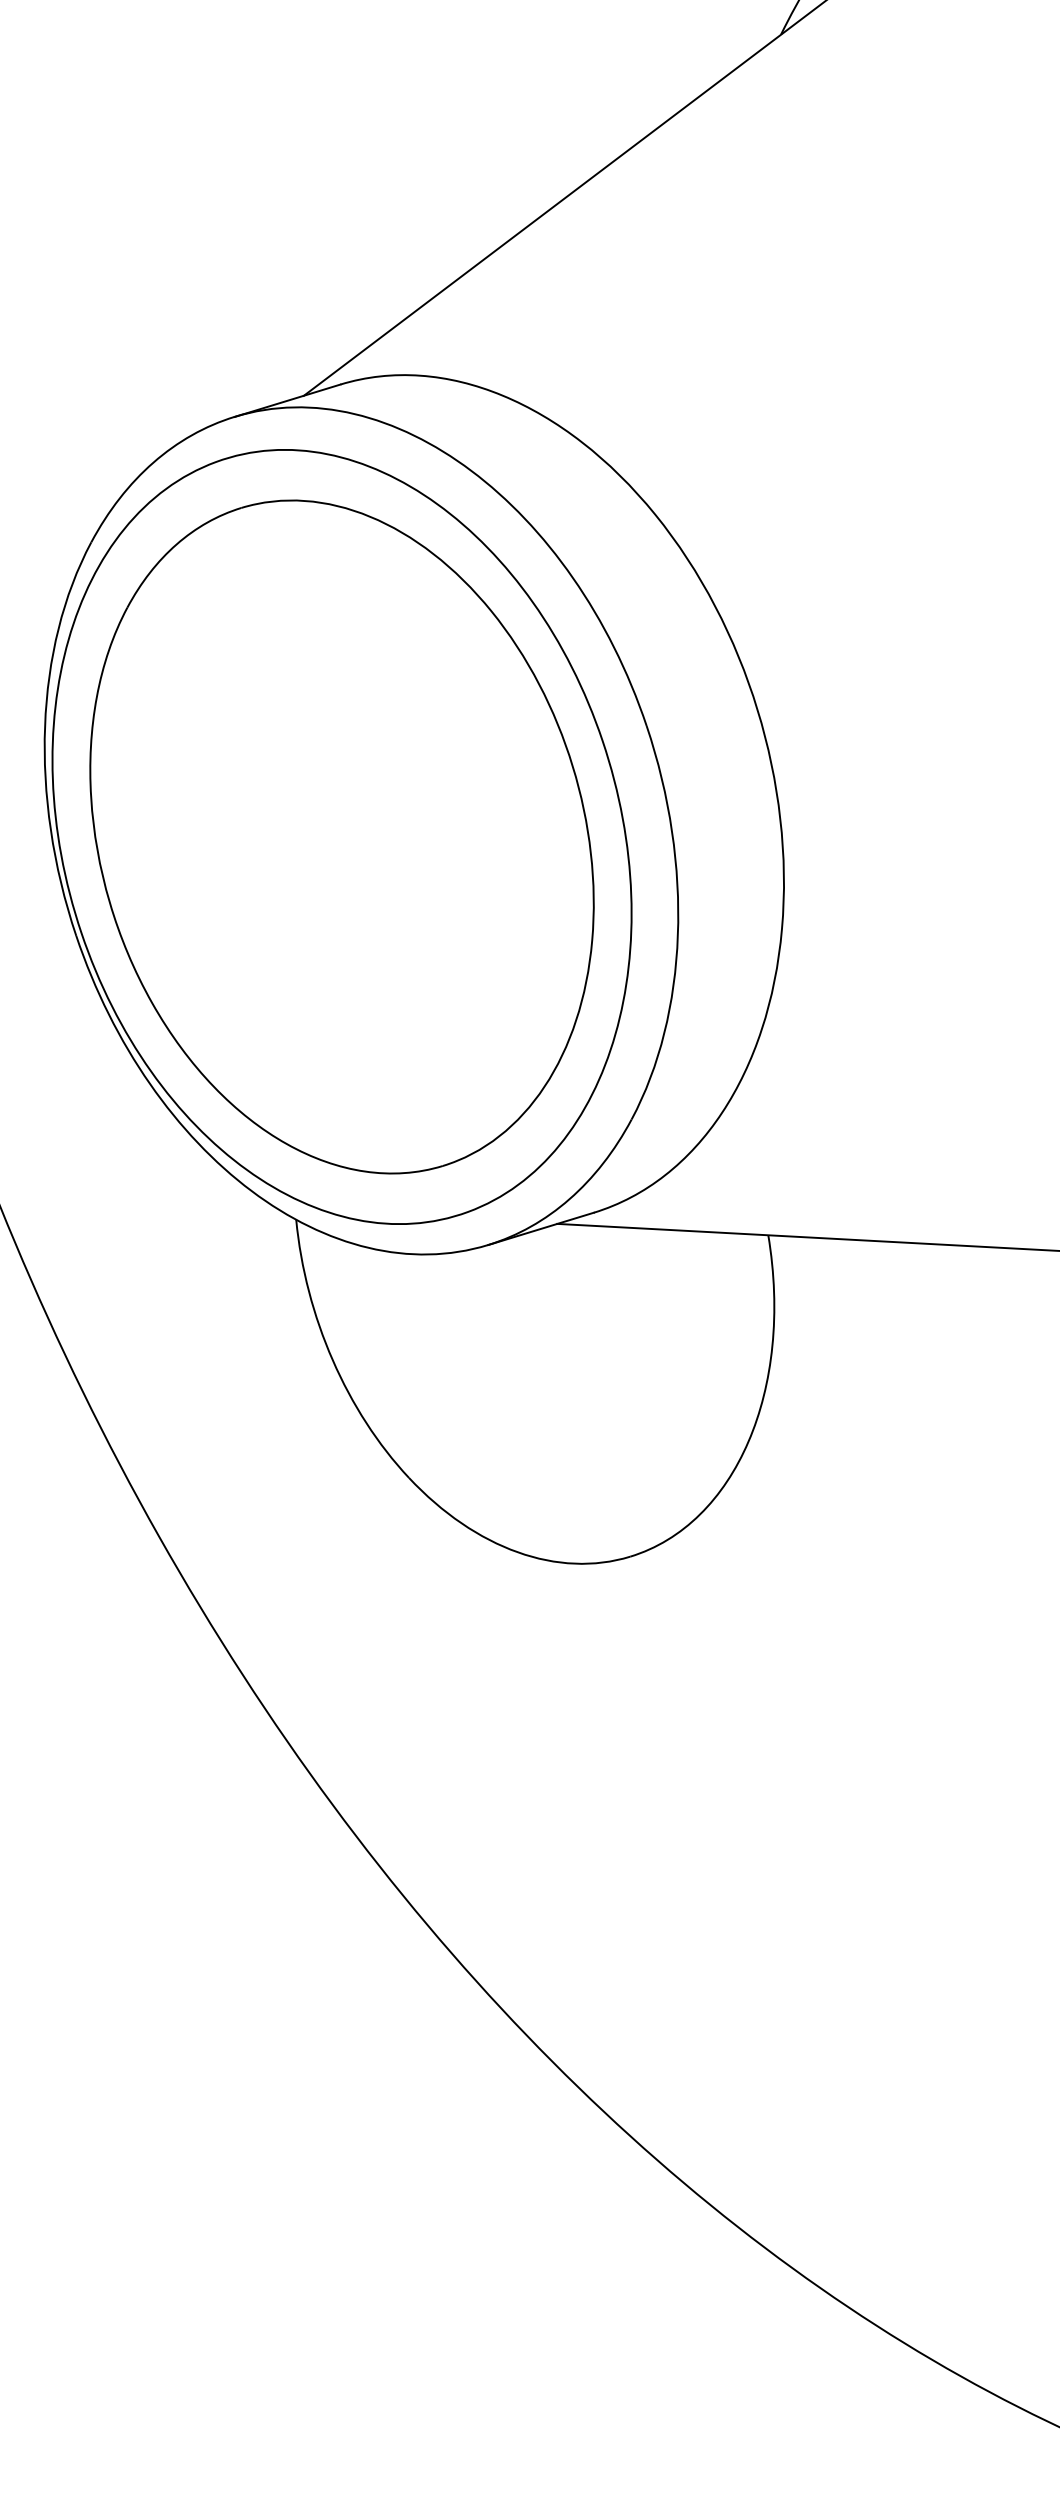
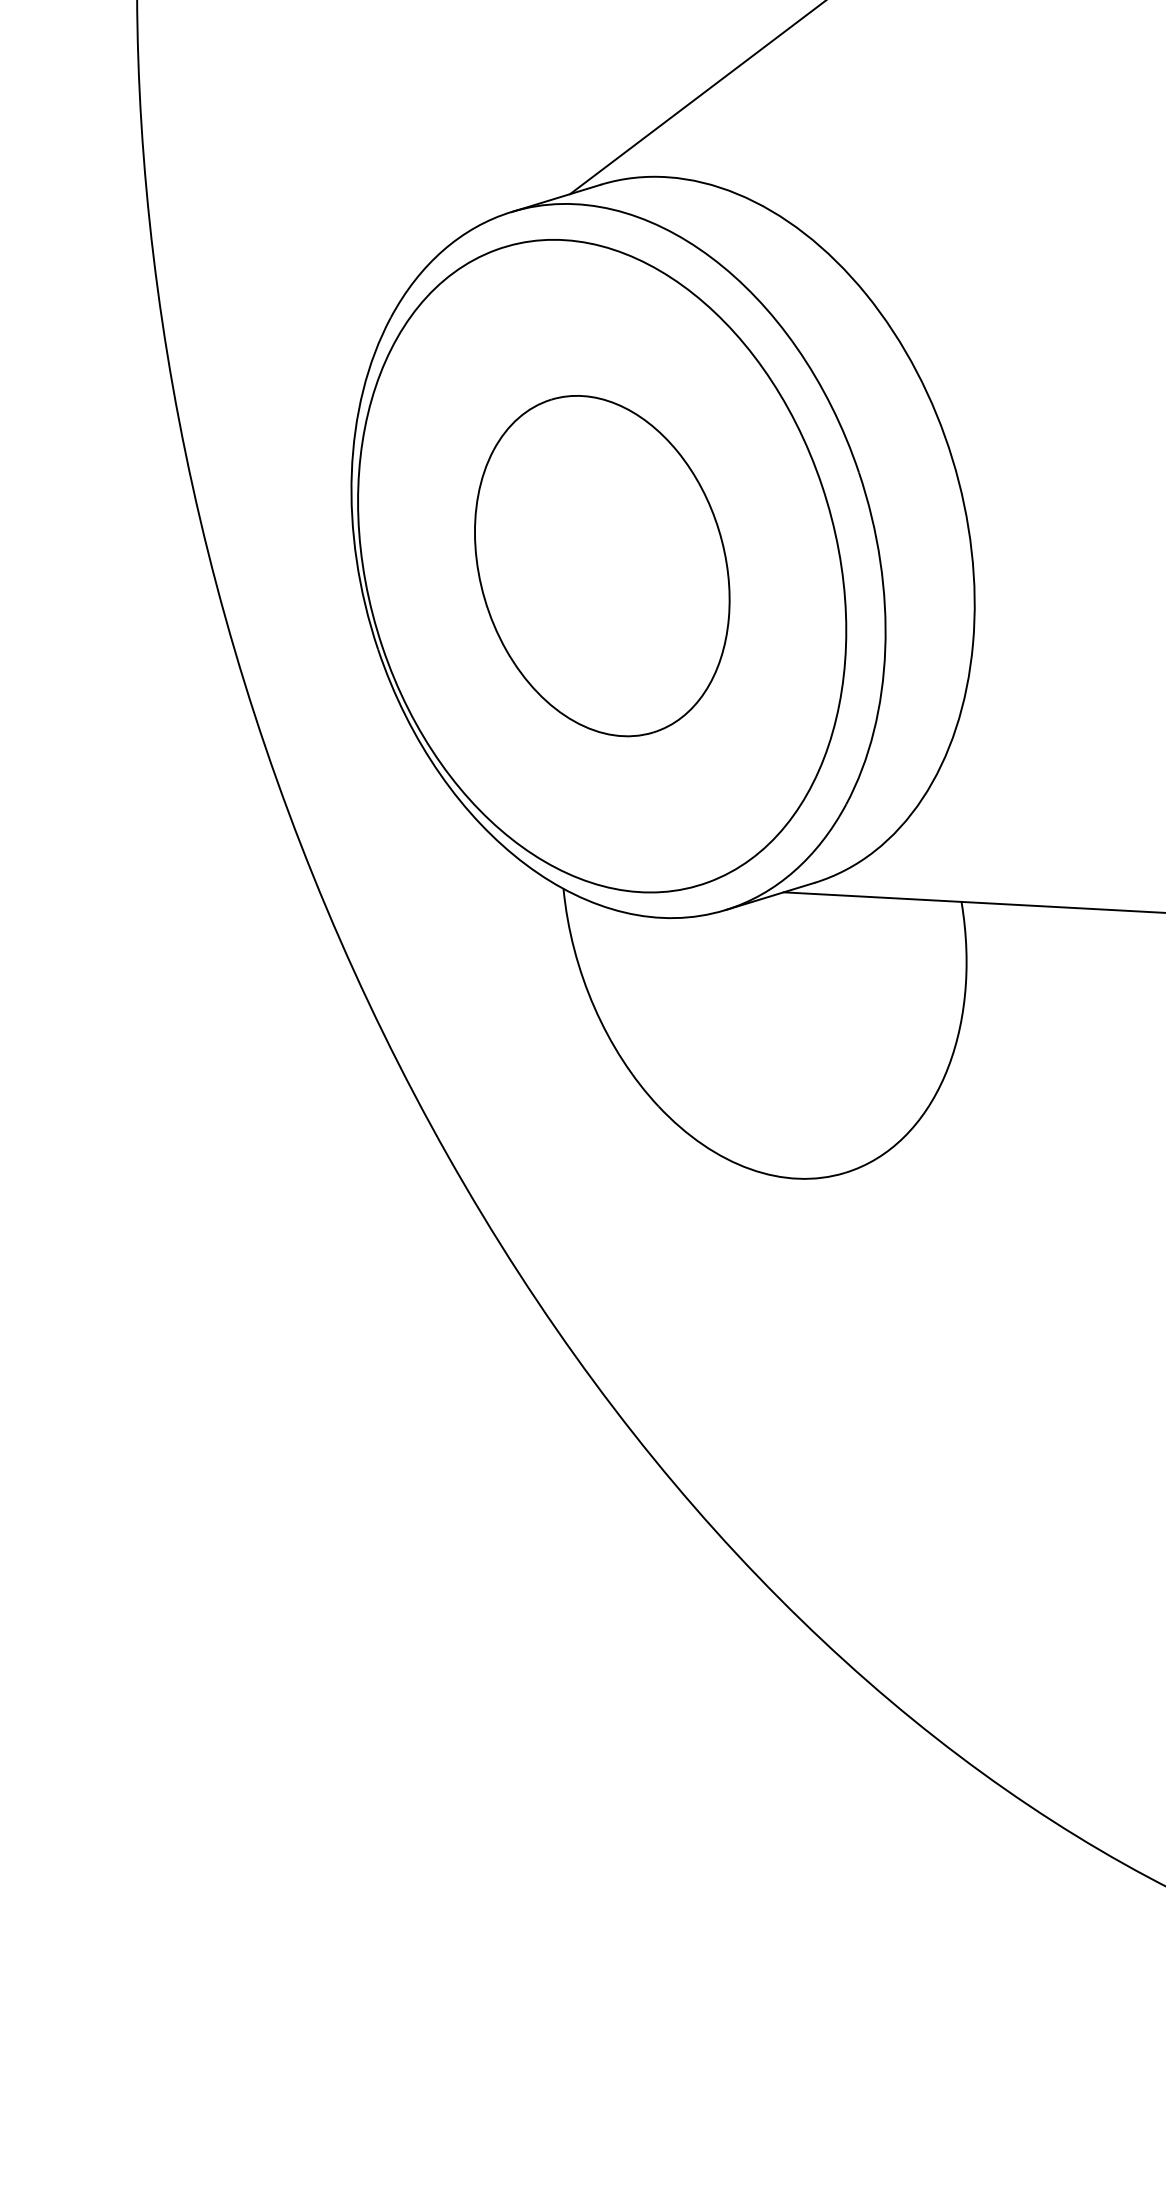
part: (342, 836) -> (602, 565), size x0.6

